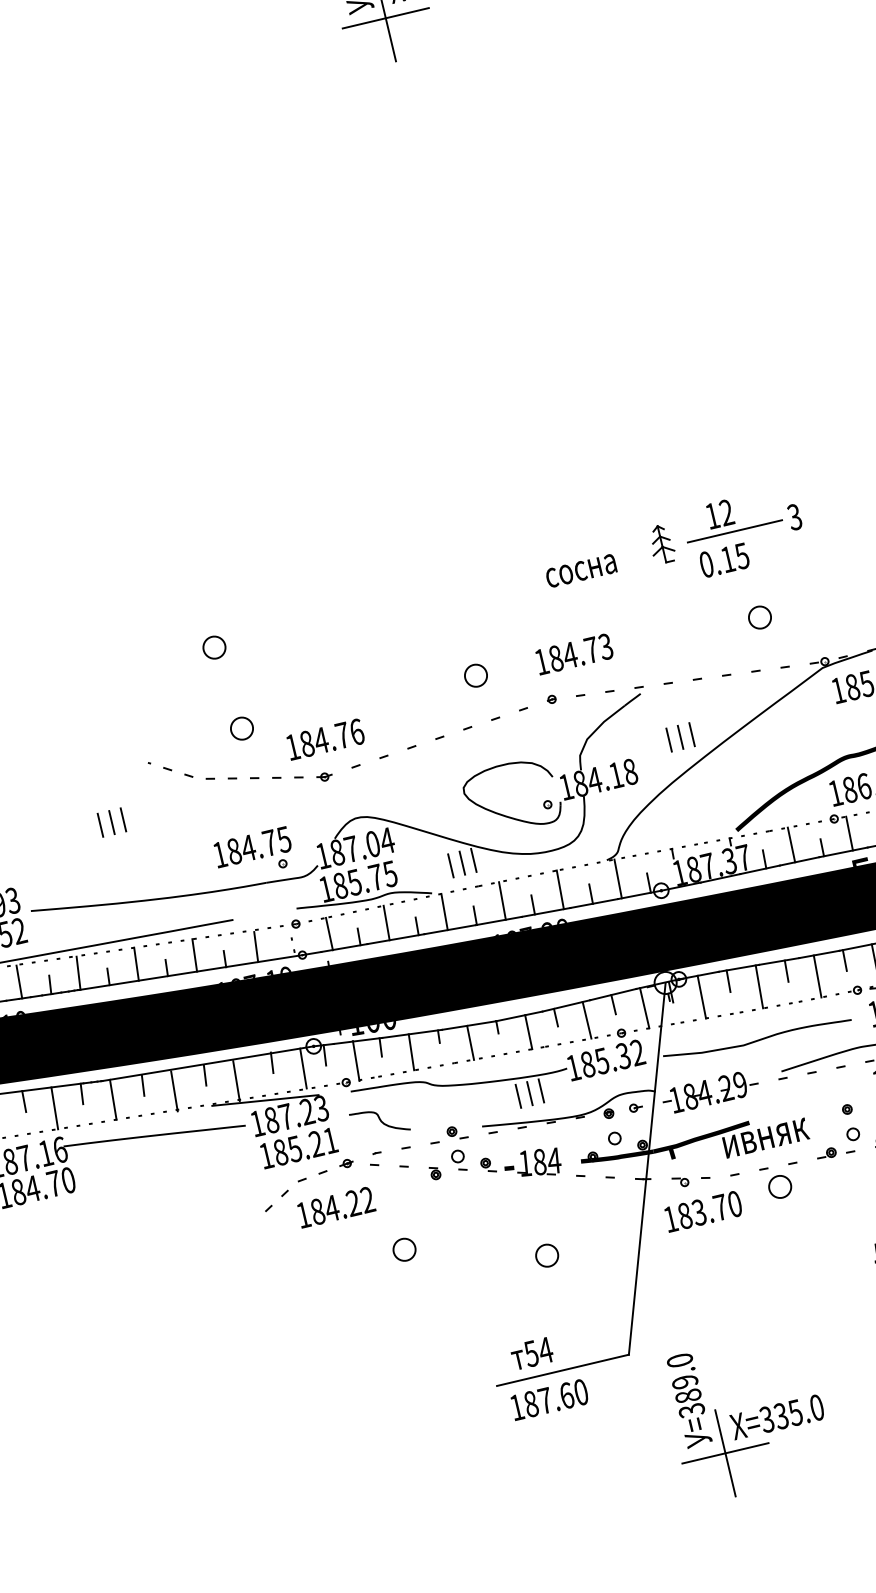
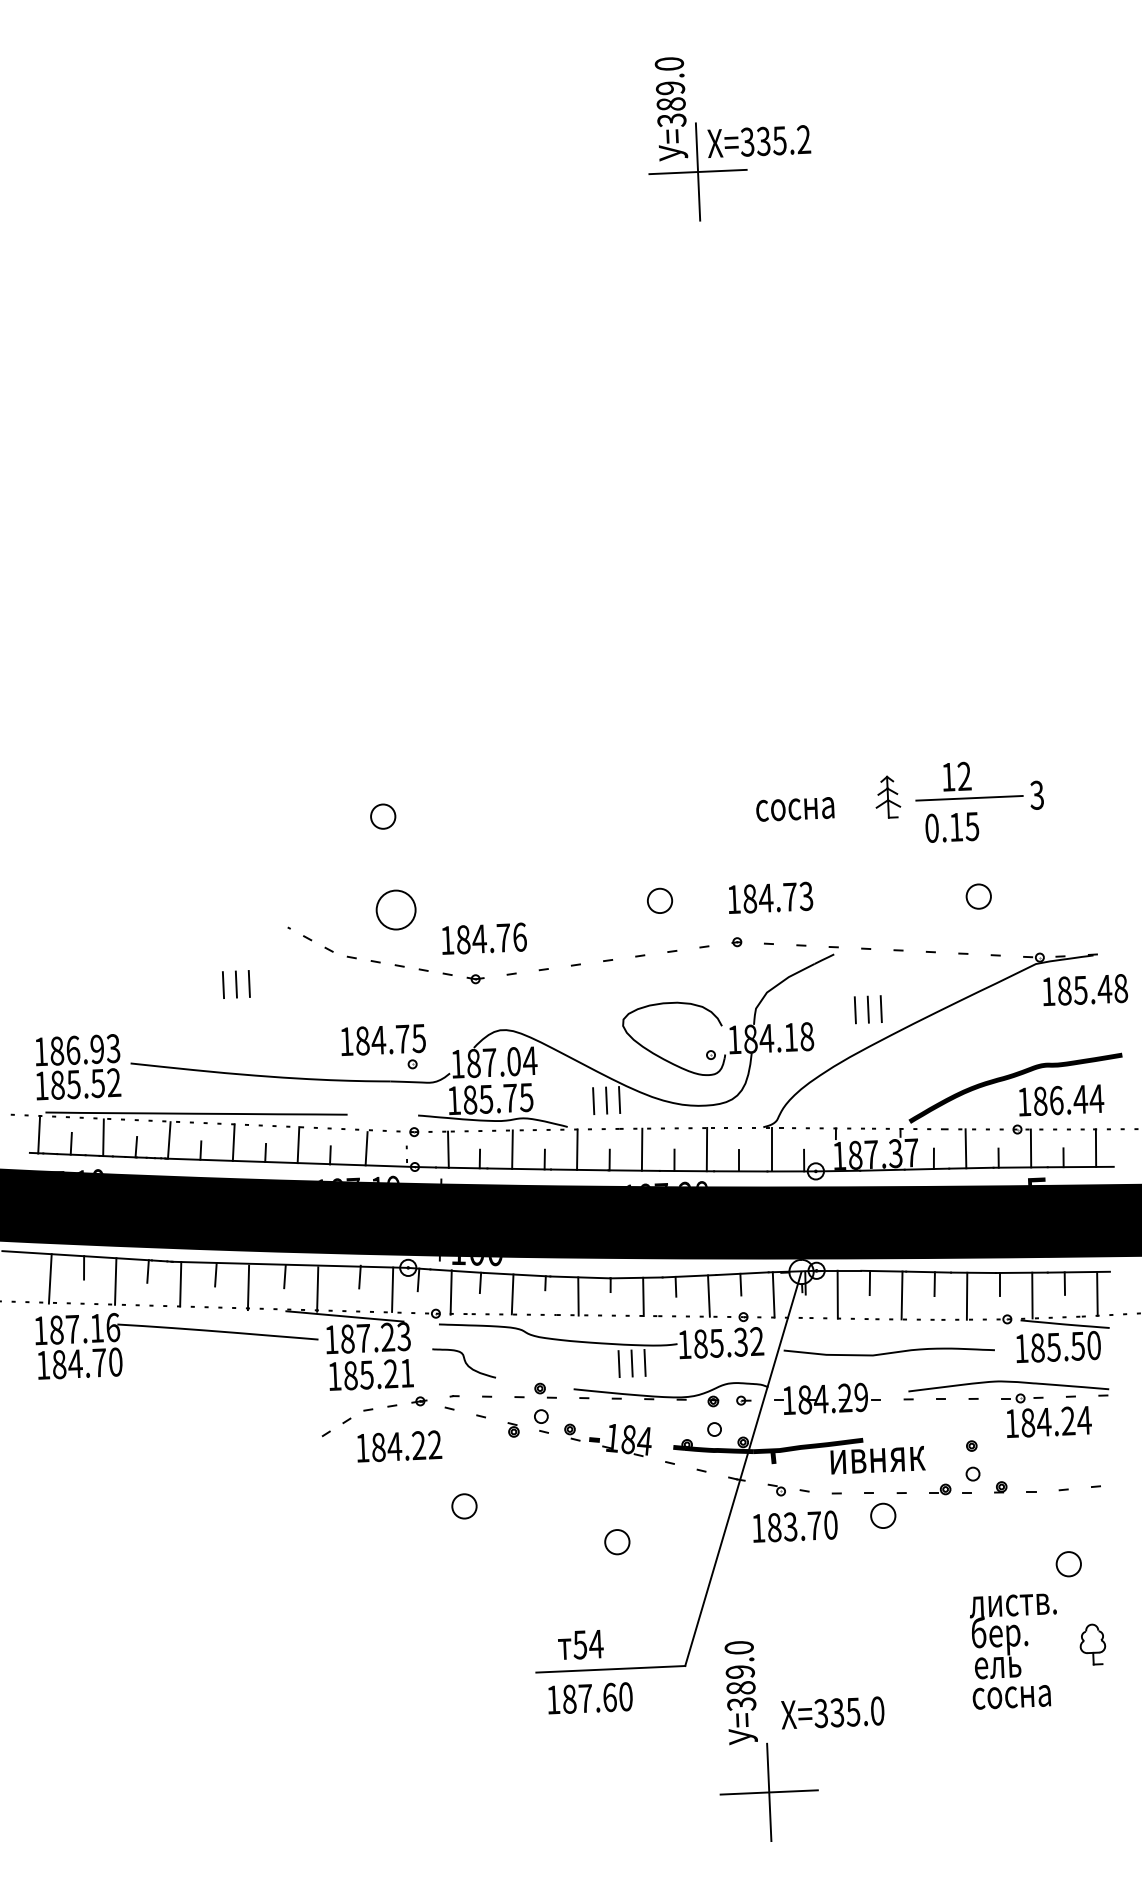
circle: (242, 728) -> (396, 909), size x1.6
text: (688, 1401) -> (740, 1693), moved
text: (777, 1416) -> (832, 1712), moved

